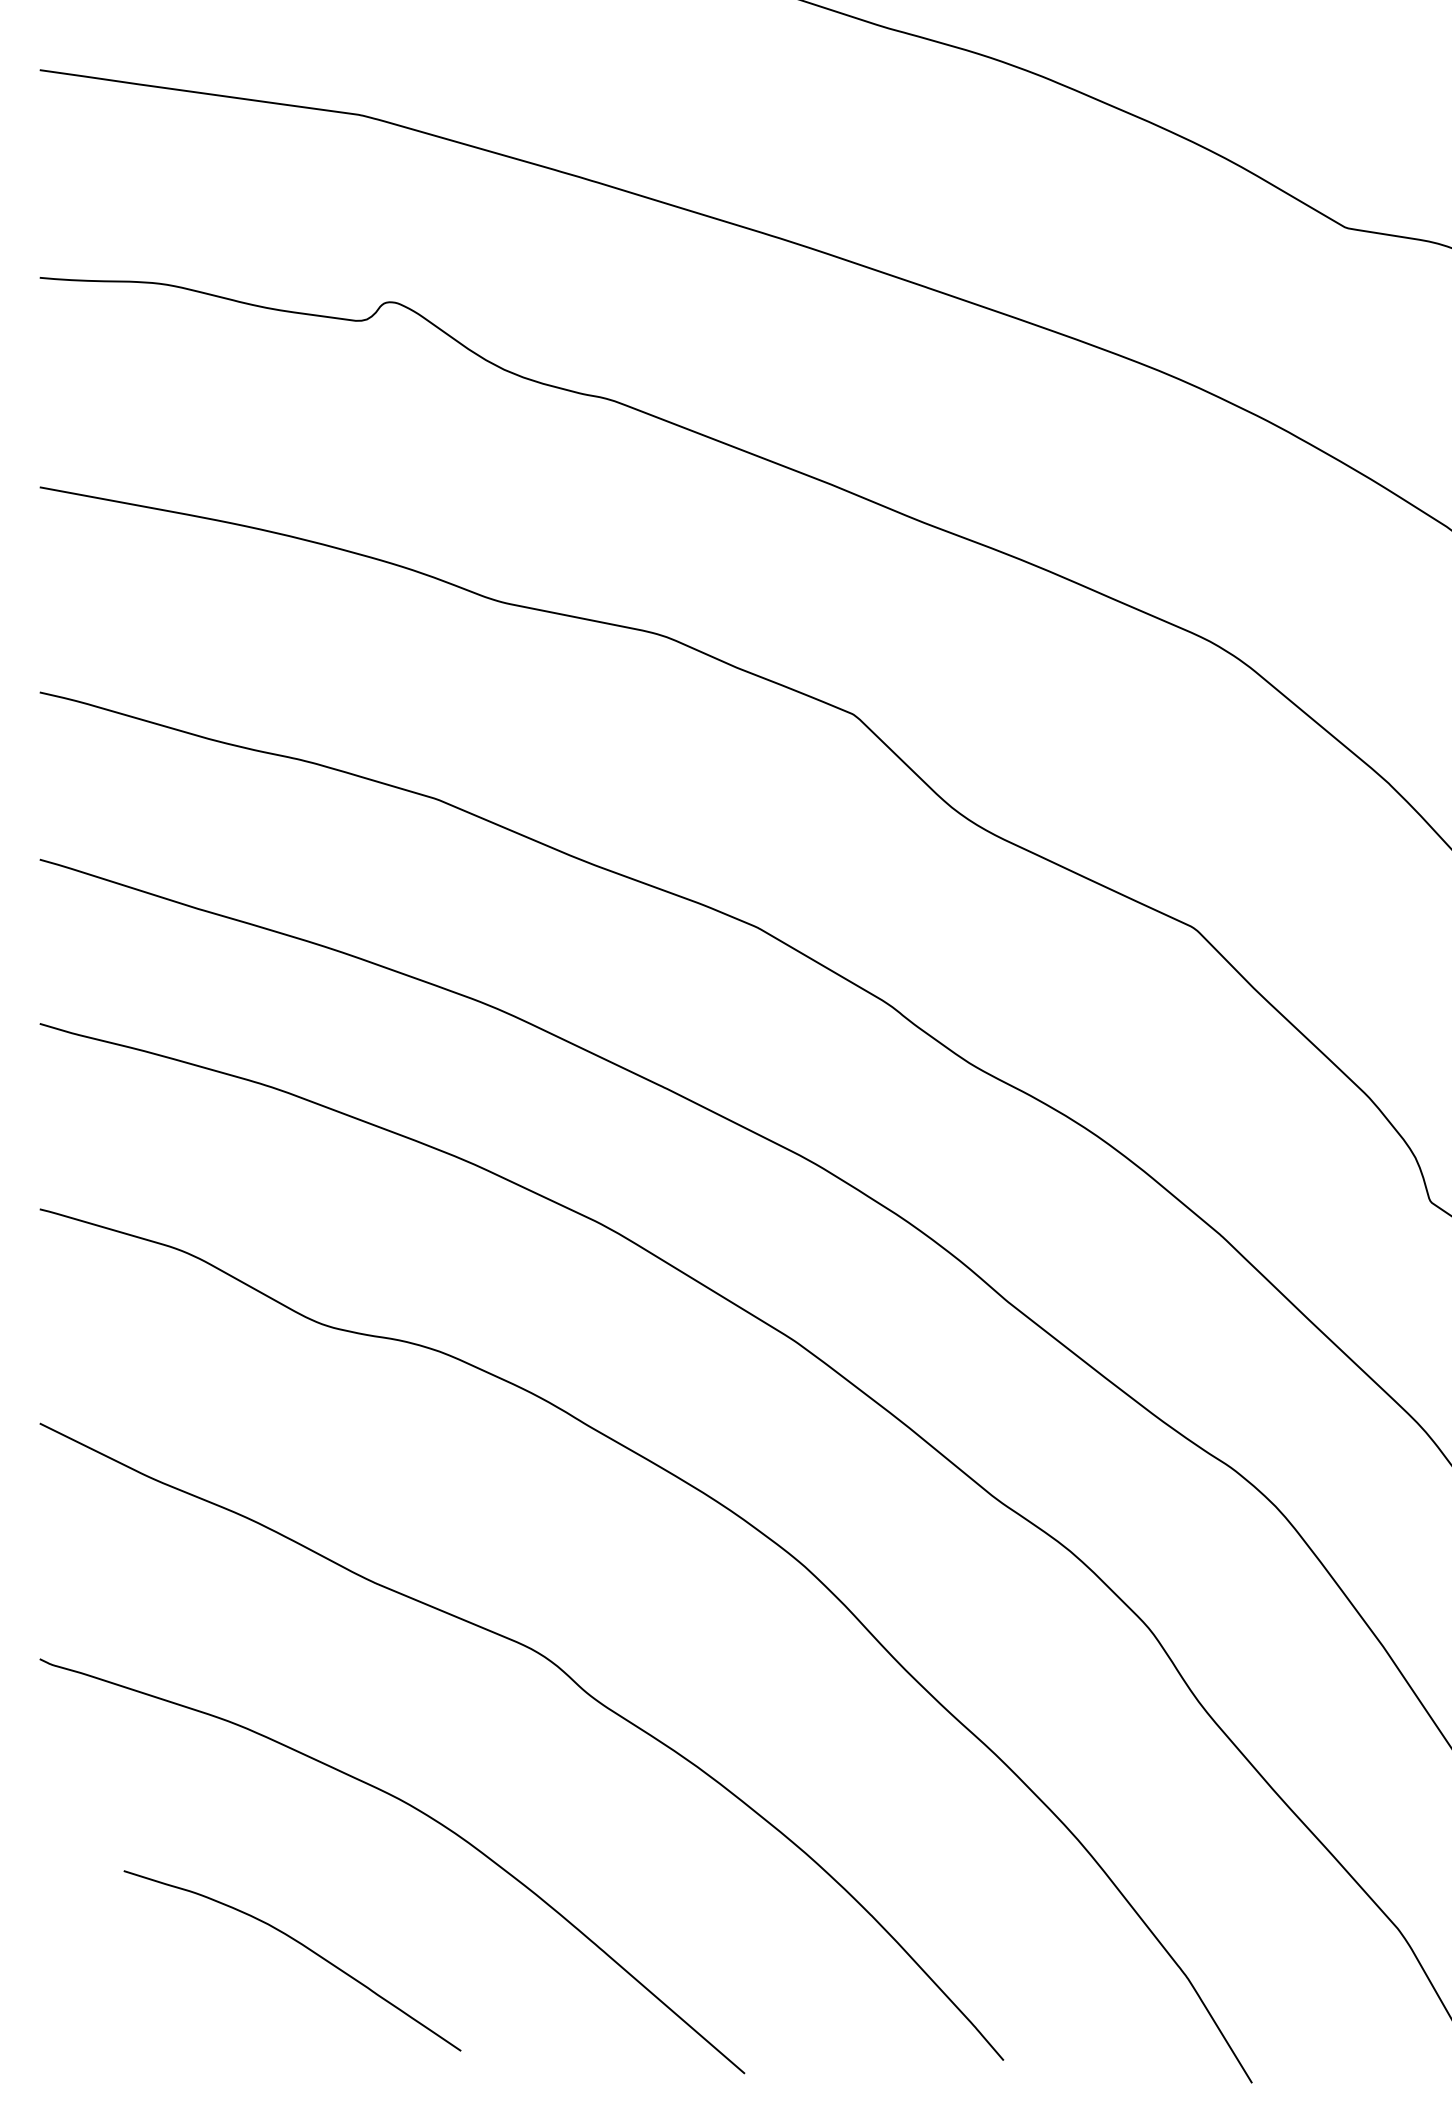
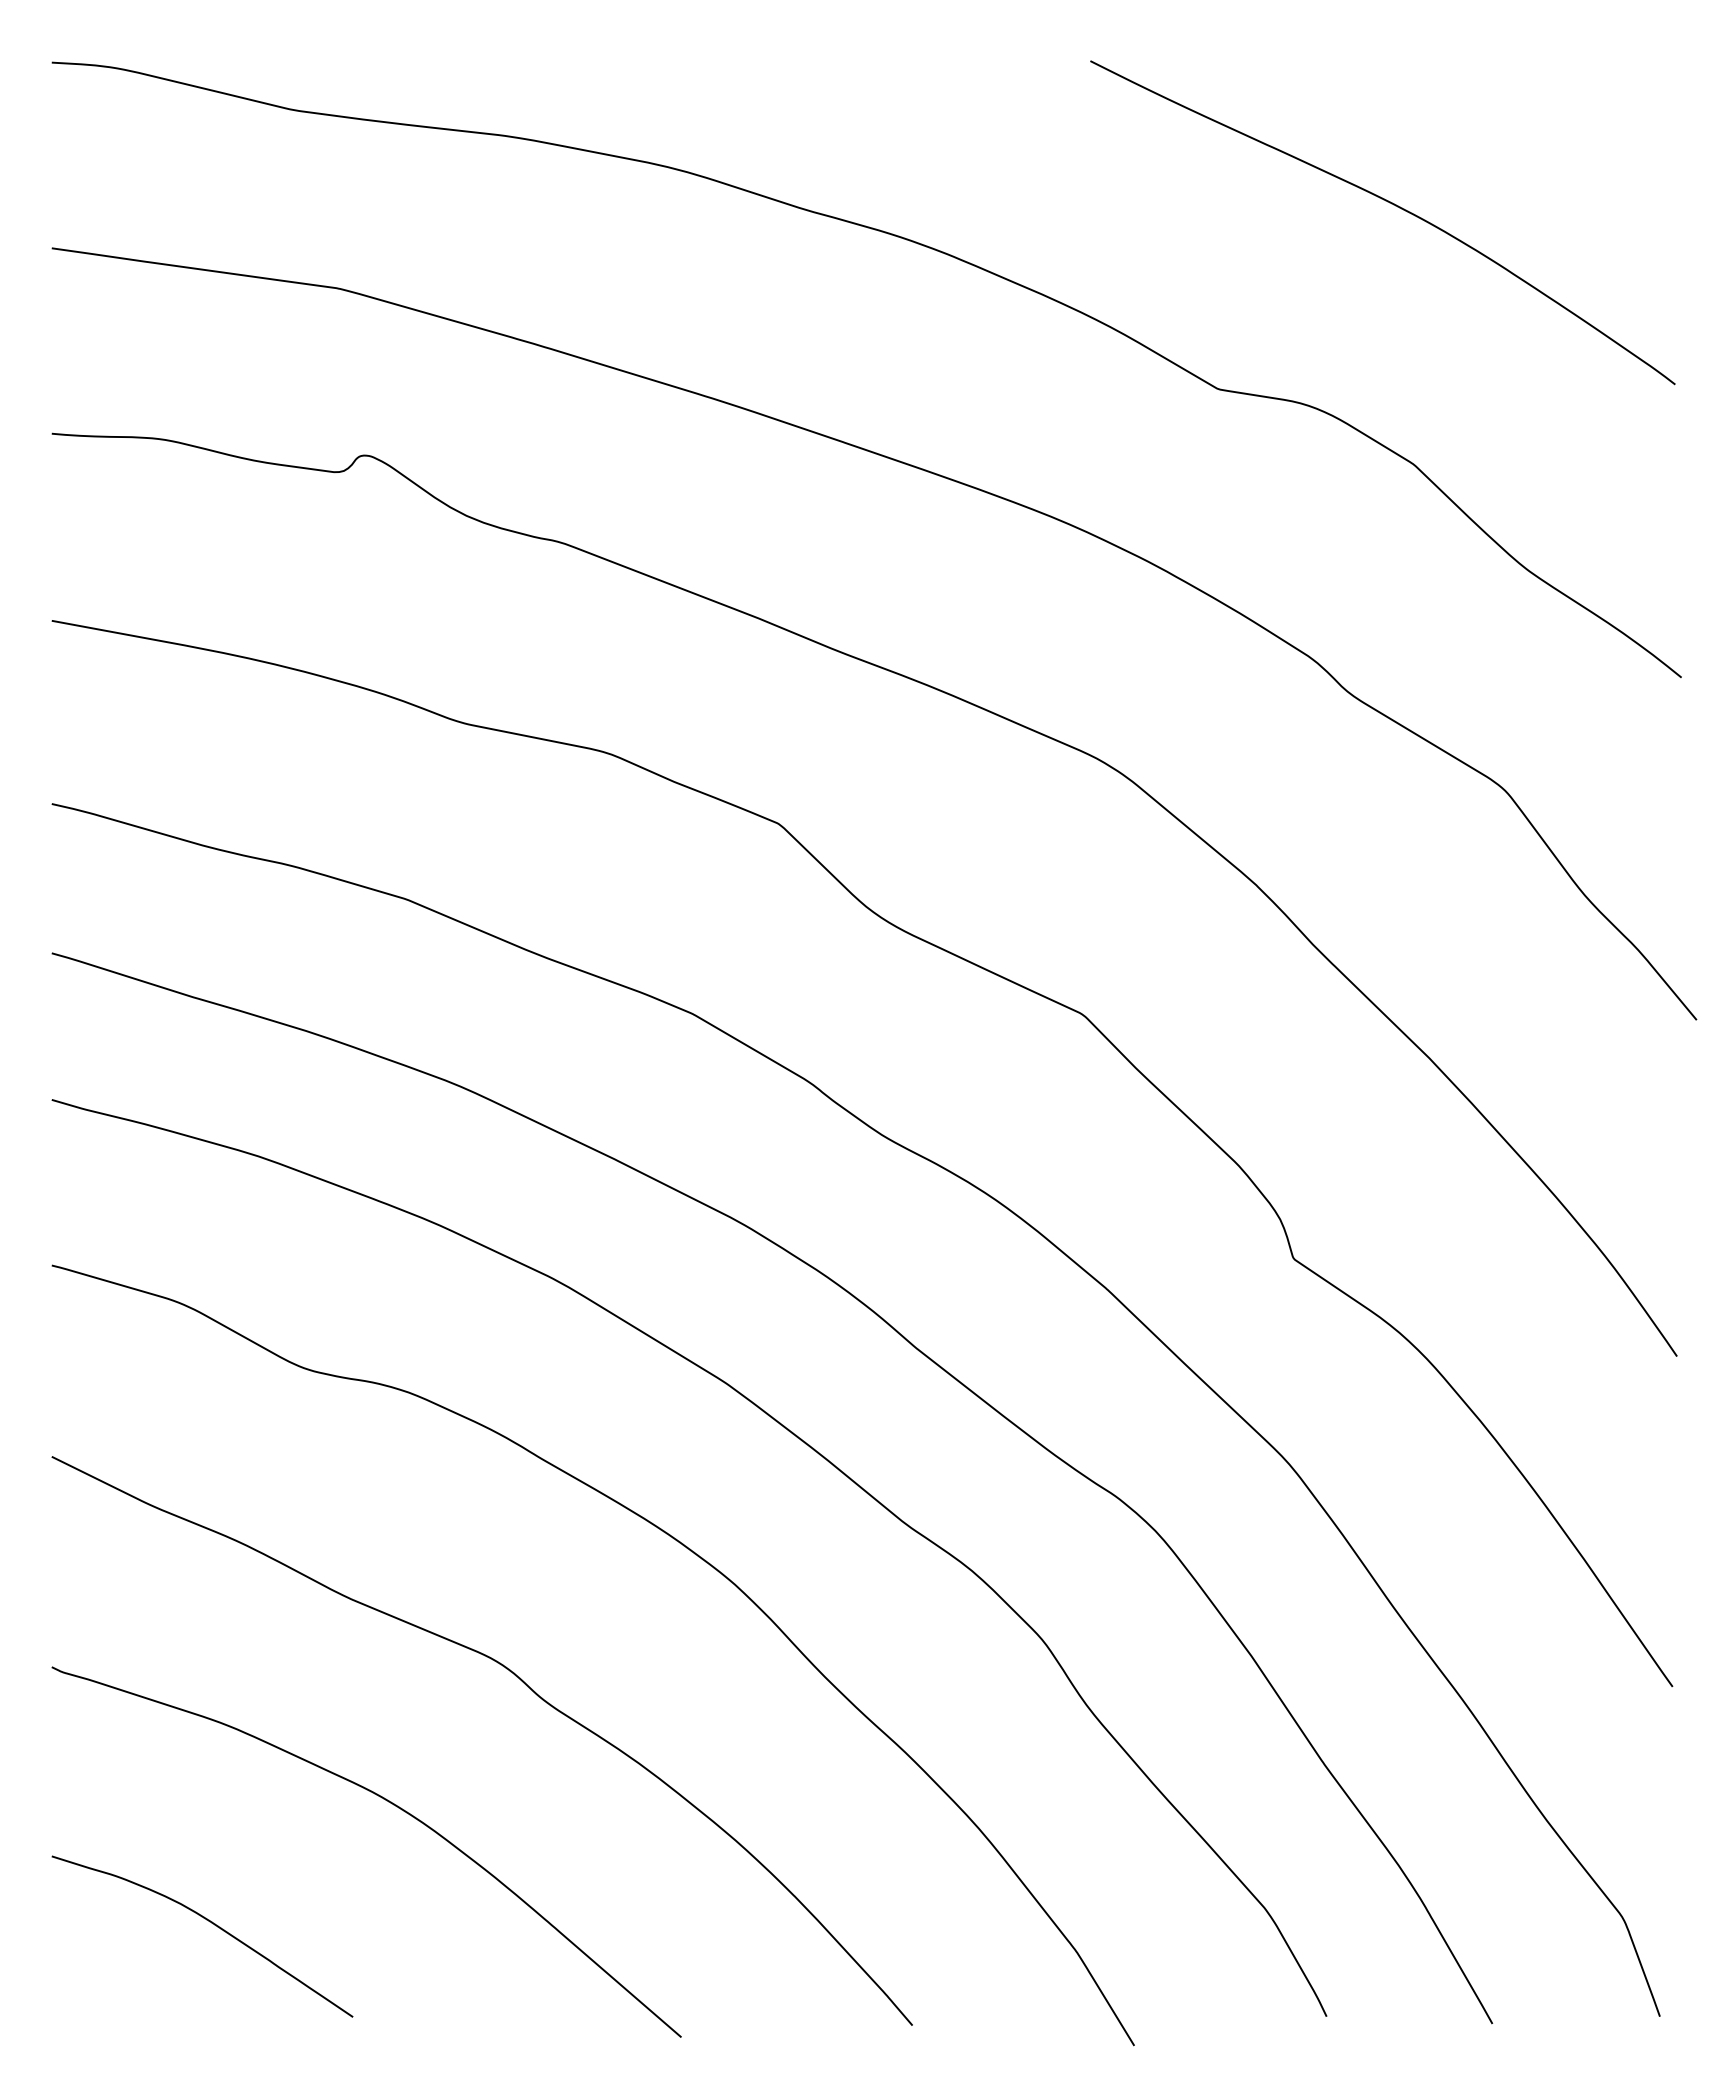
curve: (300, 1945) -> (209, 1922), moved

